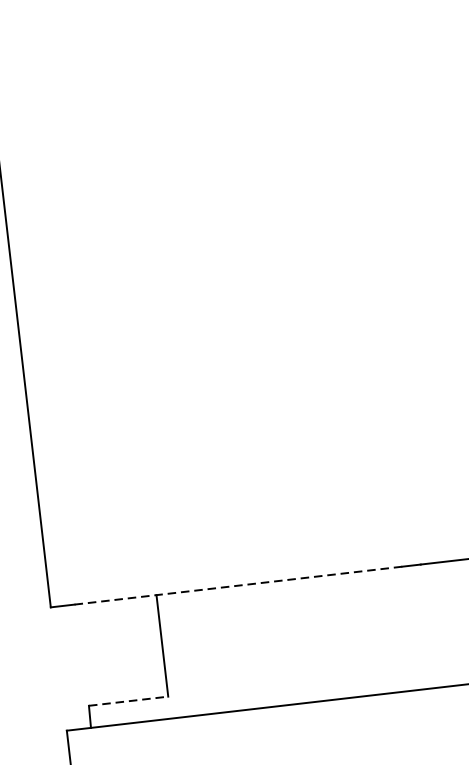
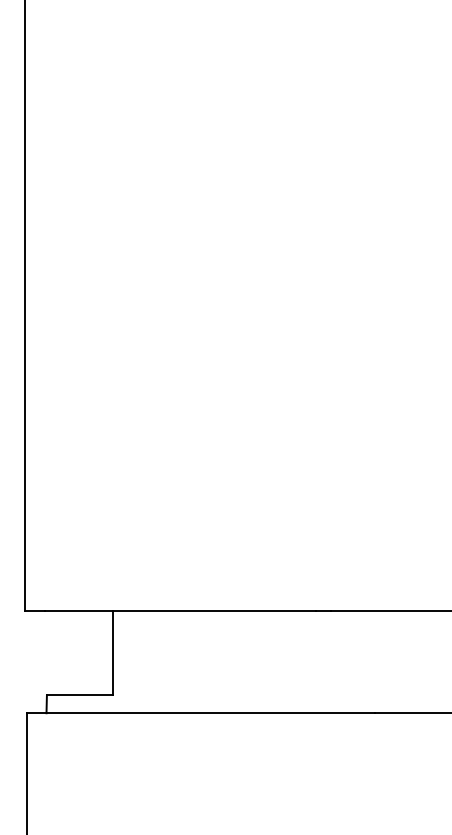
line: (237, 586) -> (179, 611), dashed -> solid
line: (128, 701) -> (79, 695), dashed -> solid

